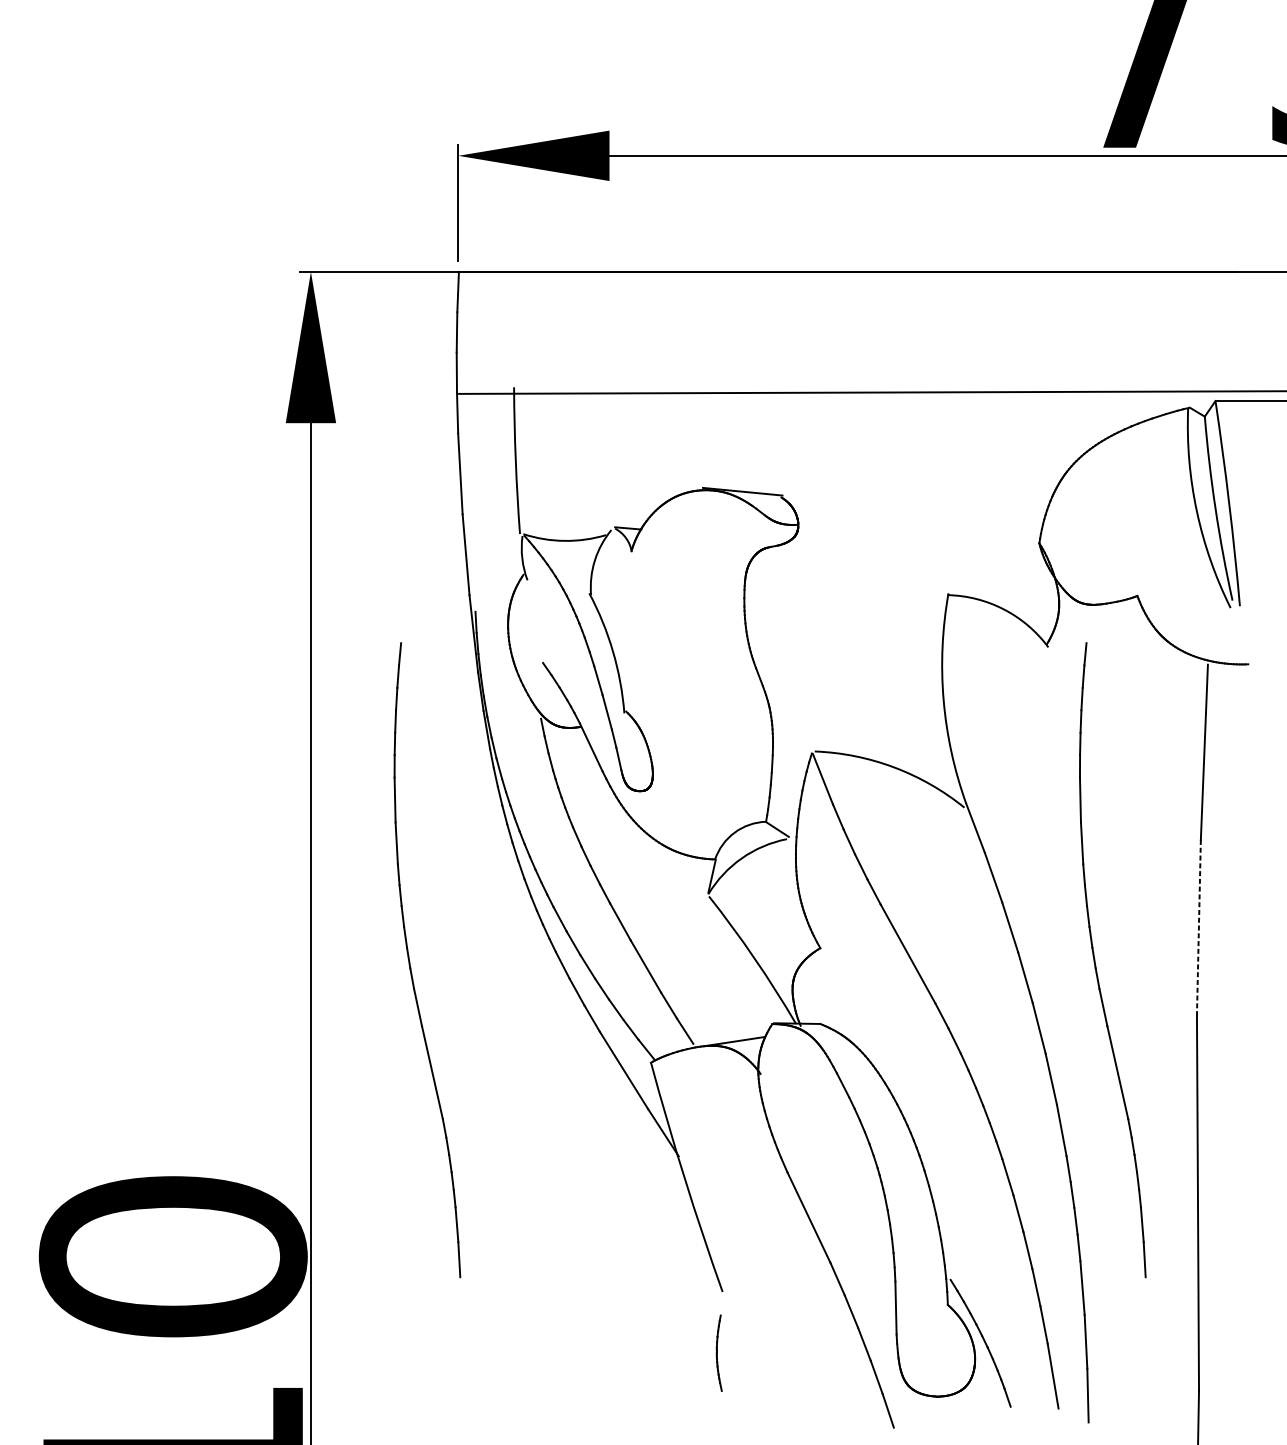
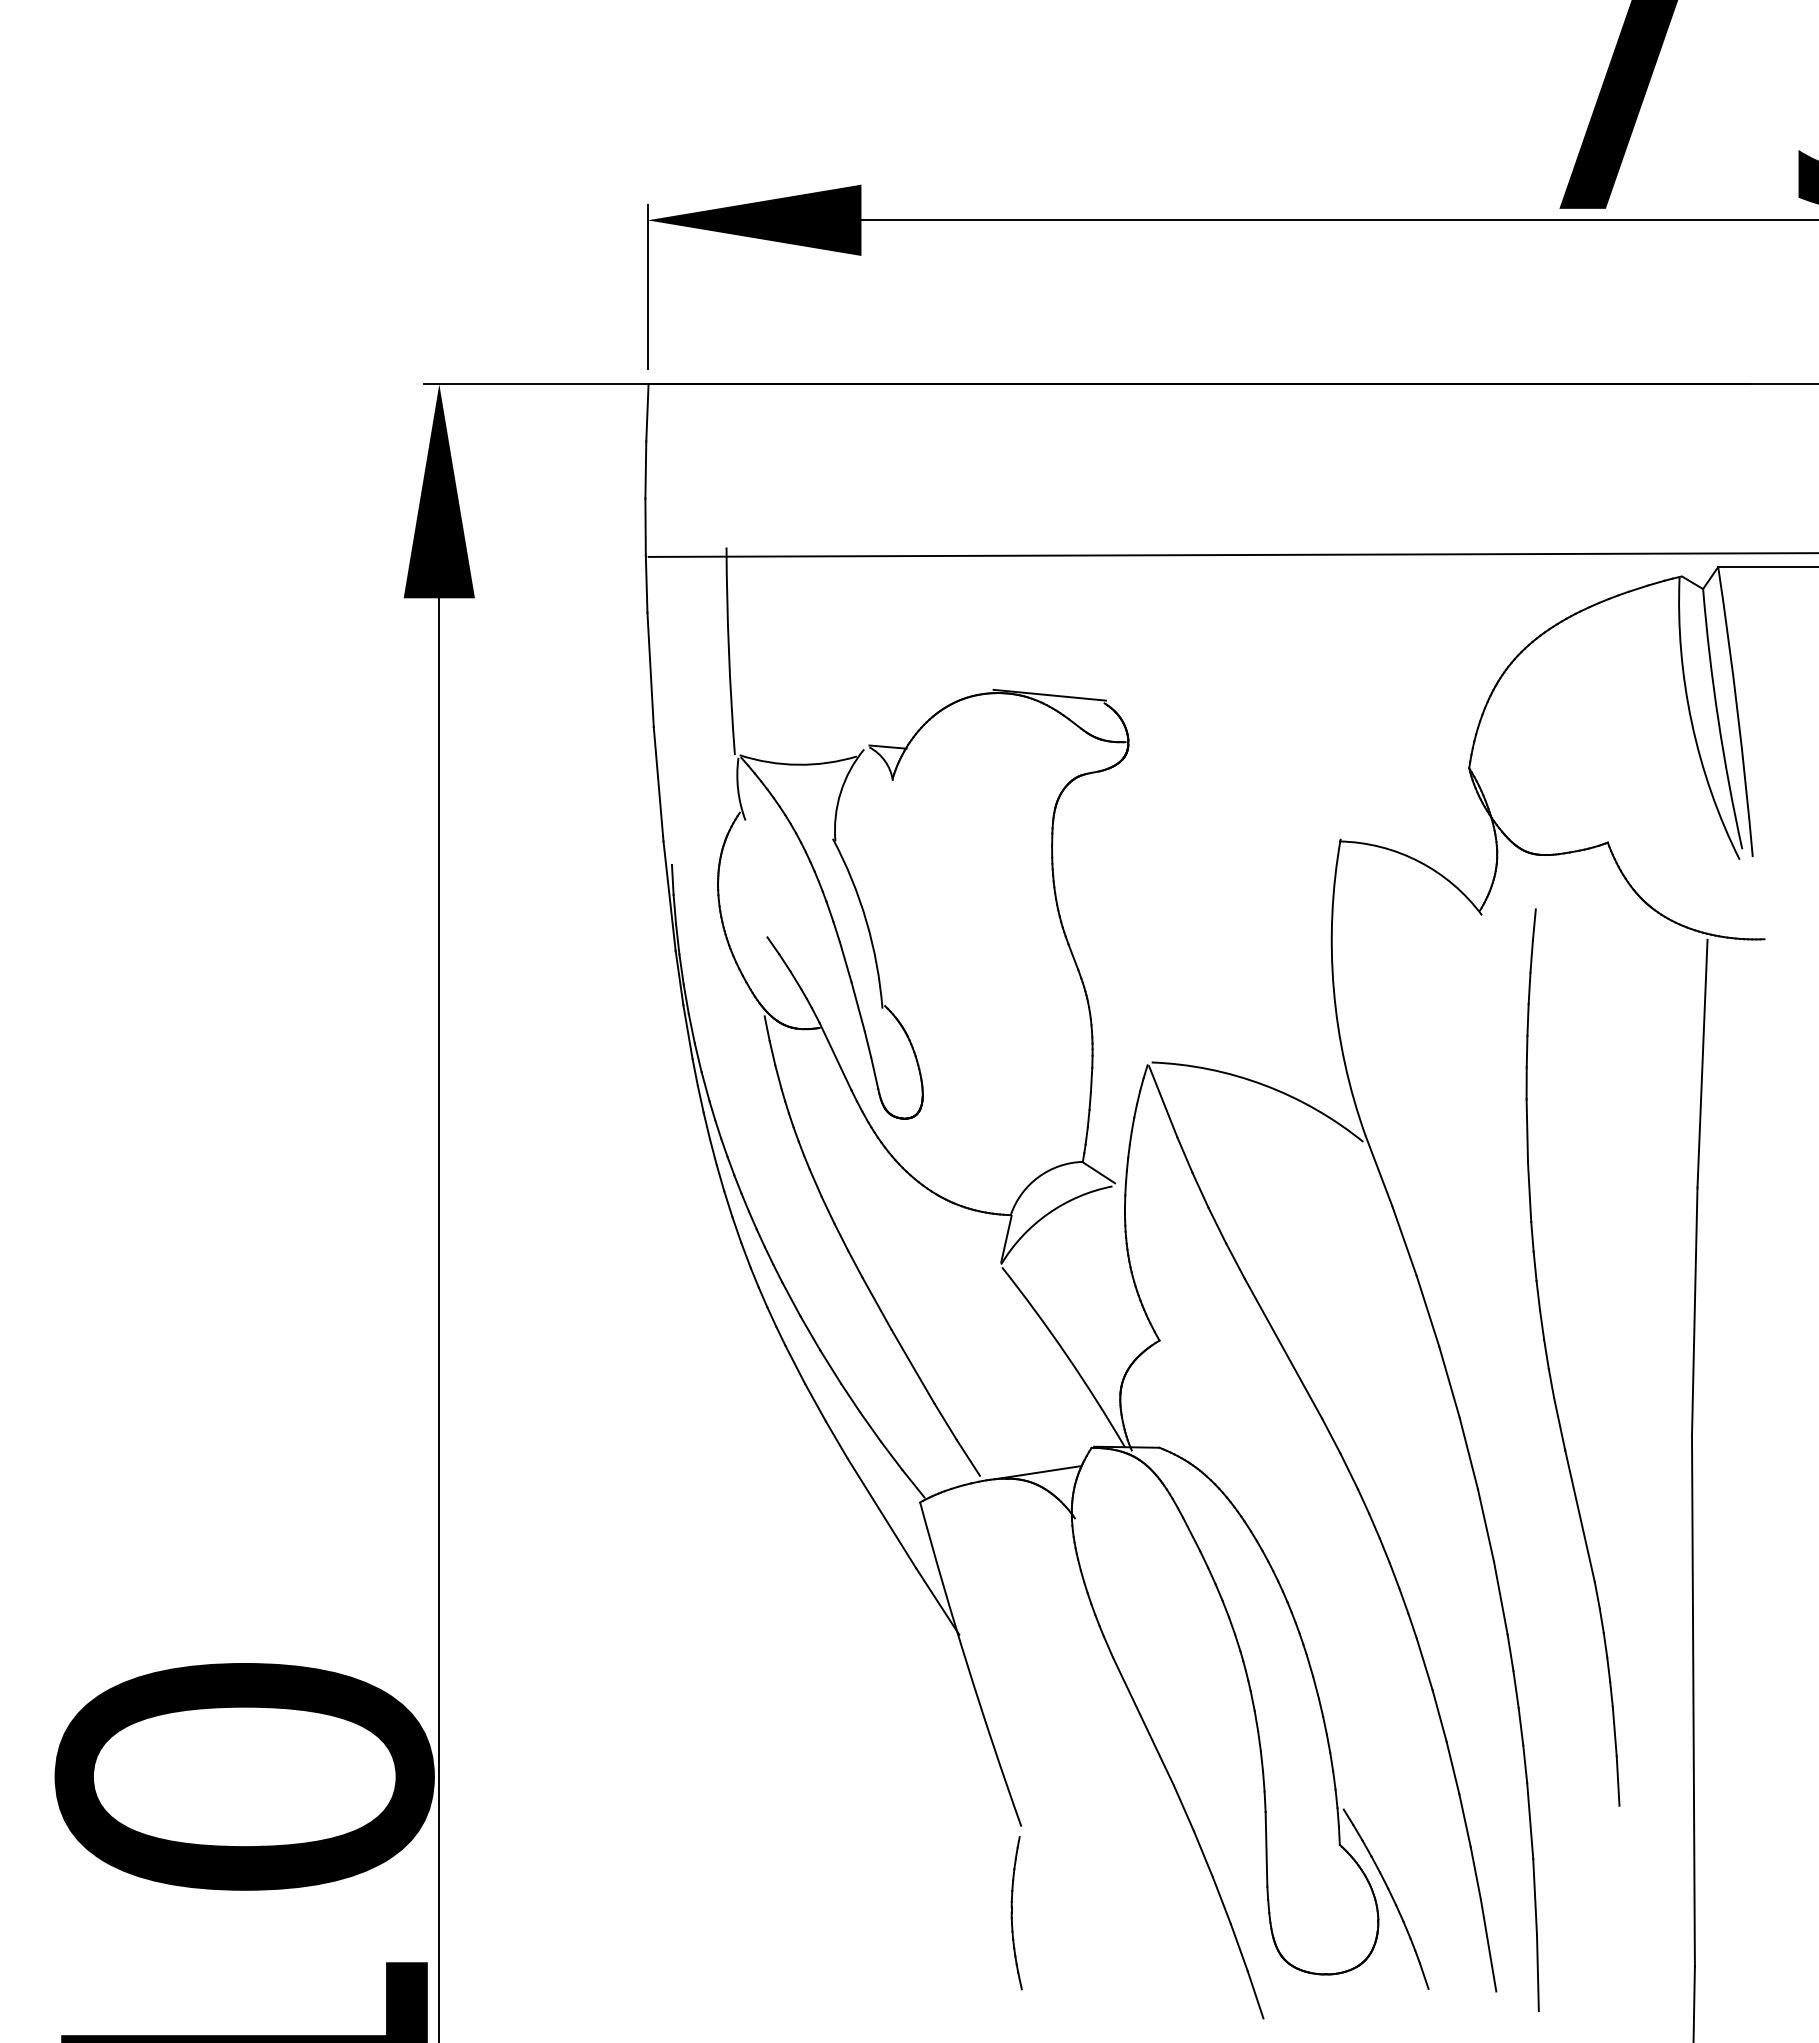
line: (1198, 928) -> (1694, 1312), dashed -> solid
part: (410, 961) -> (579, 1359), removed
part: (719, 1353) -> (1016, 1913), size x1.43

